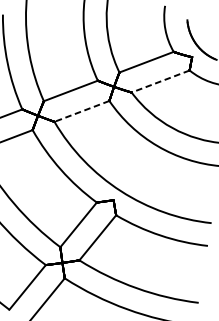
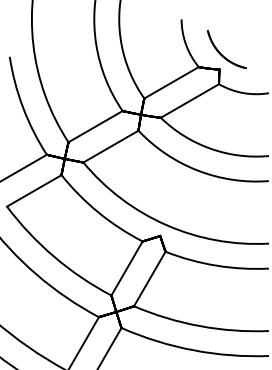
line: (160, 81) -> (189, 101), dashed -> solid
line: (81, 111) -> (110, 146), dashed -> solid

